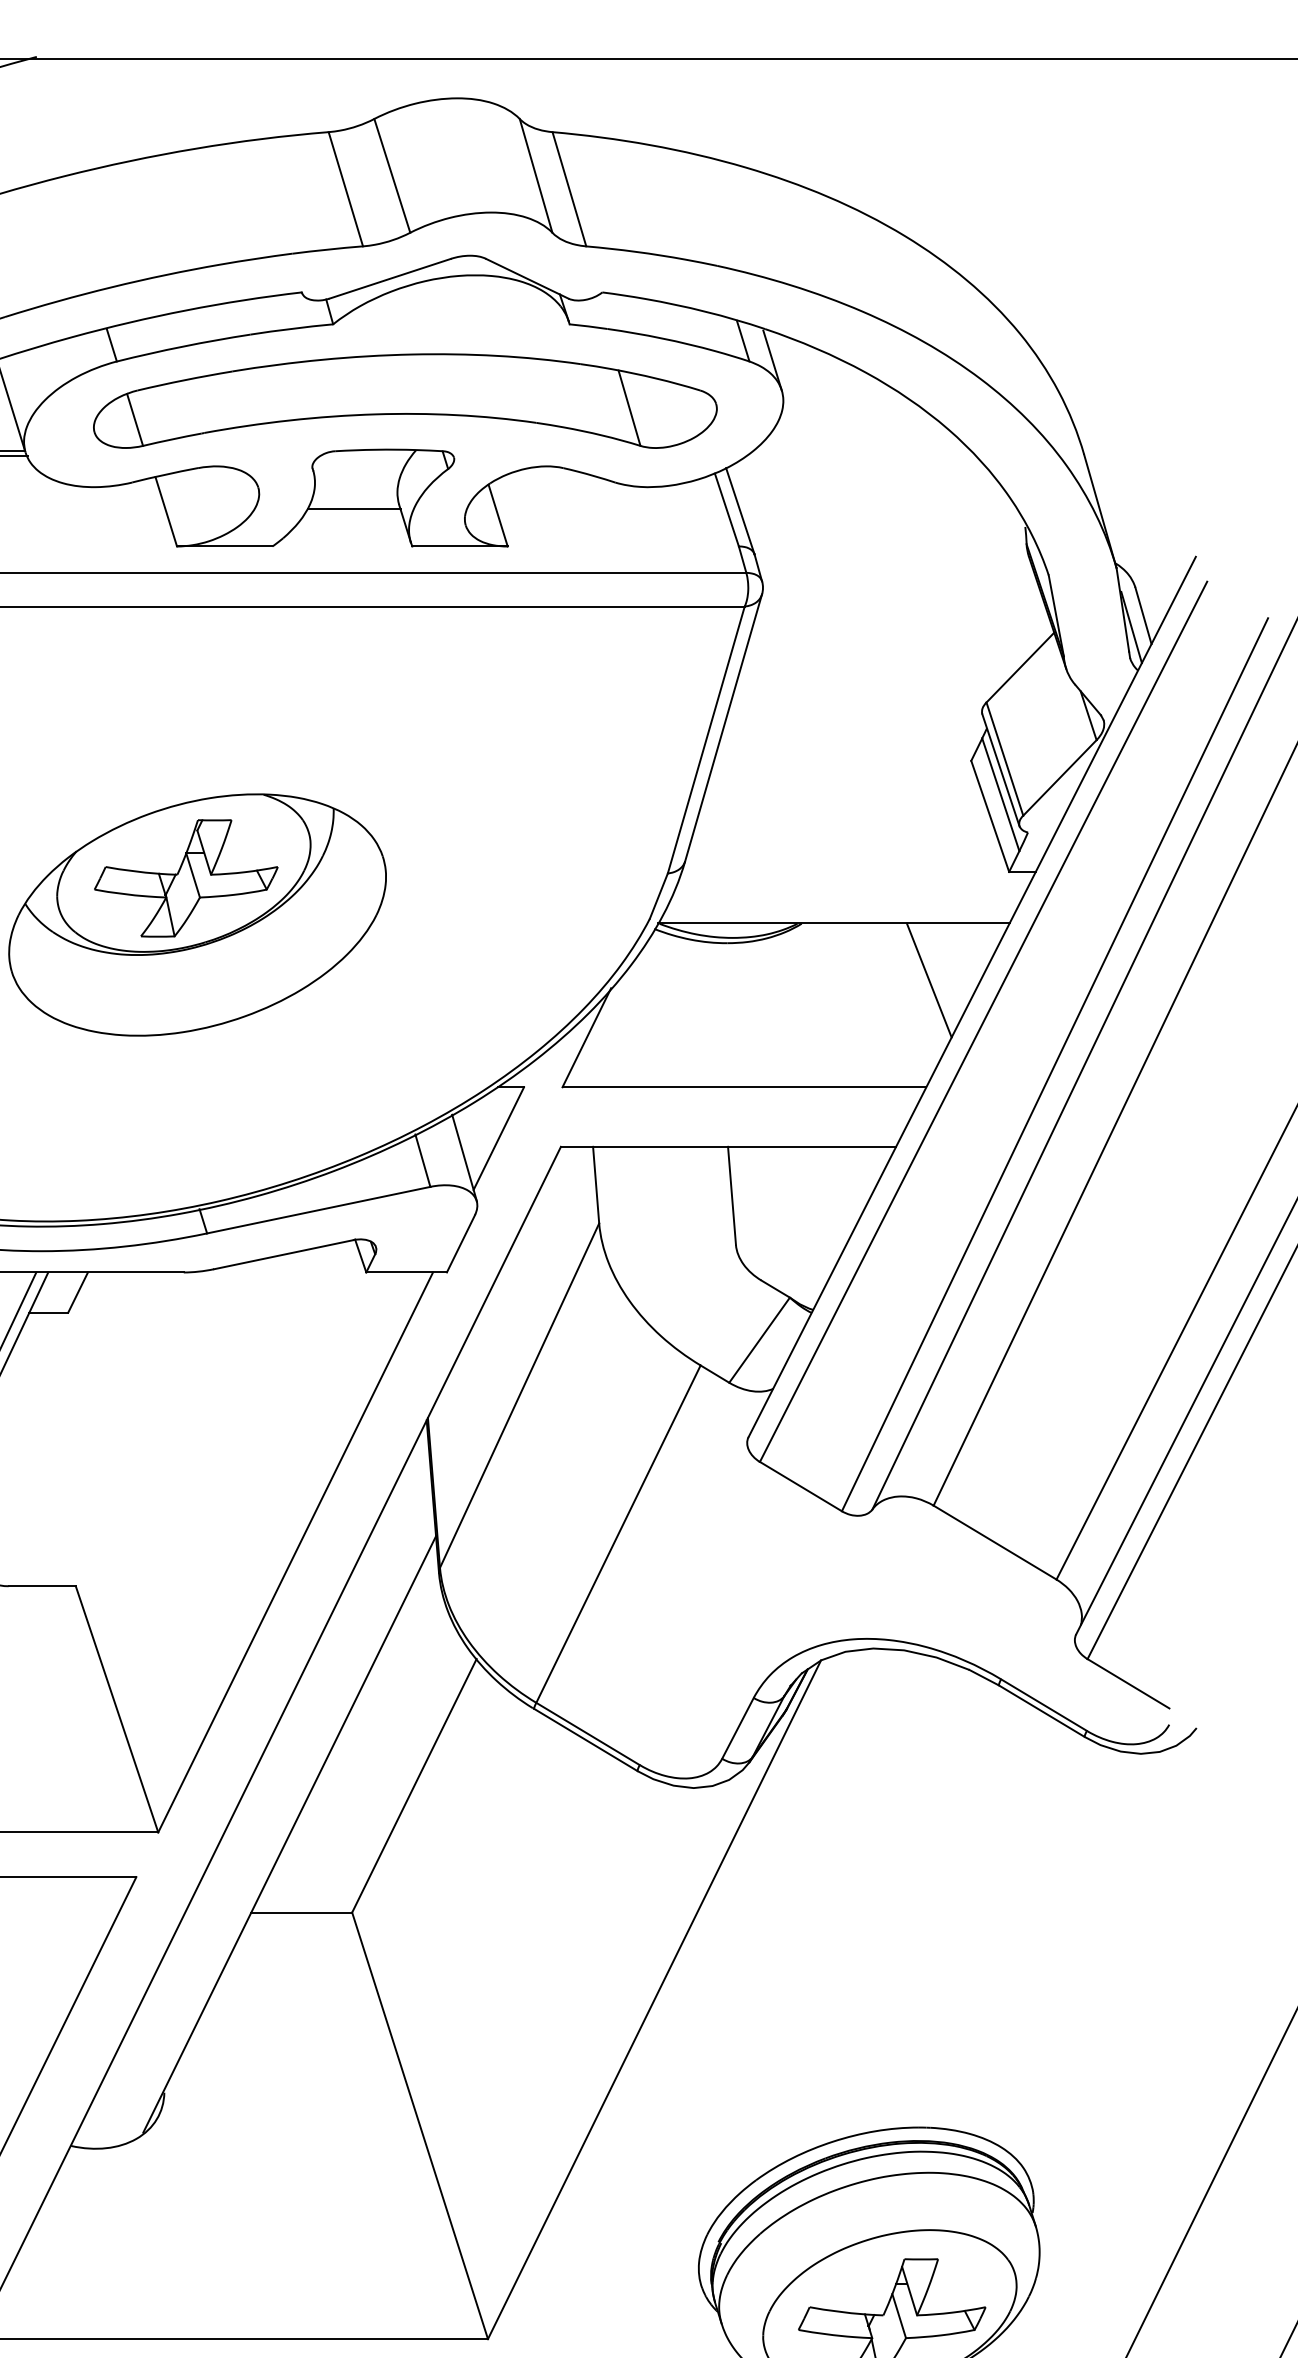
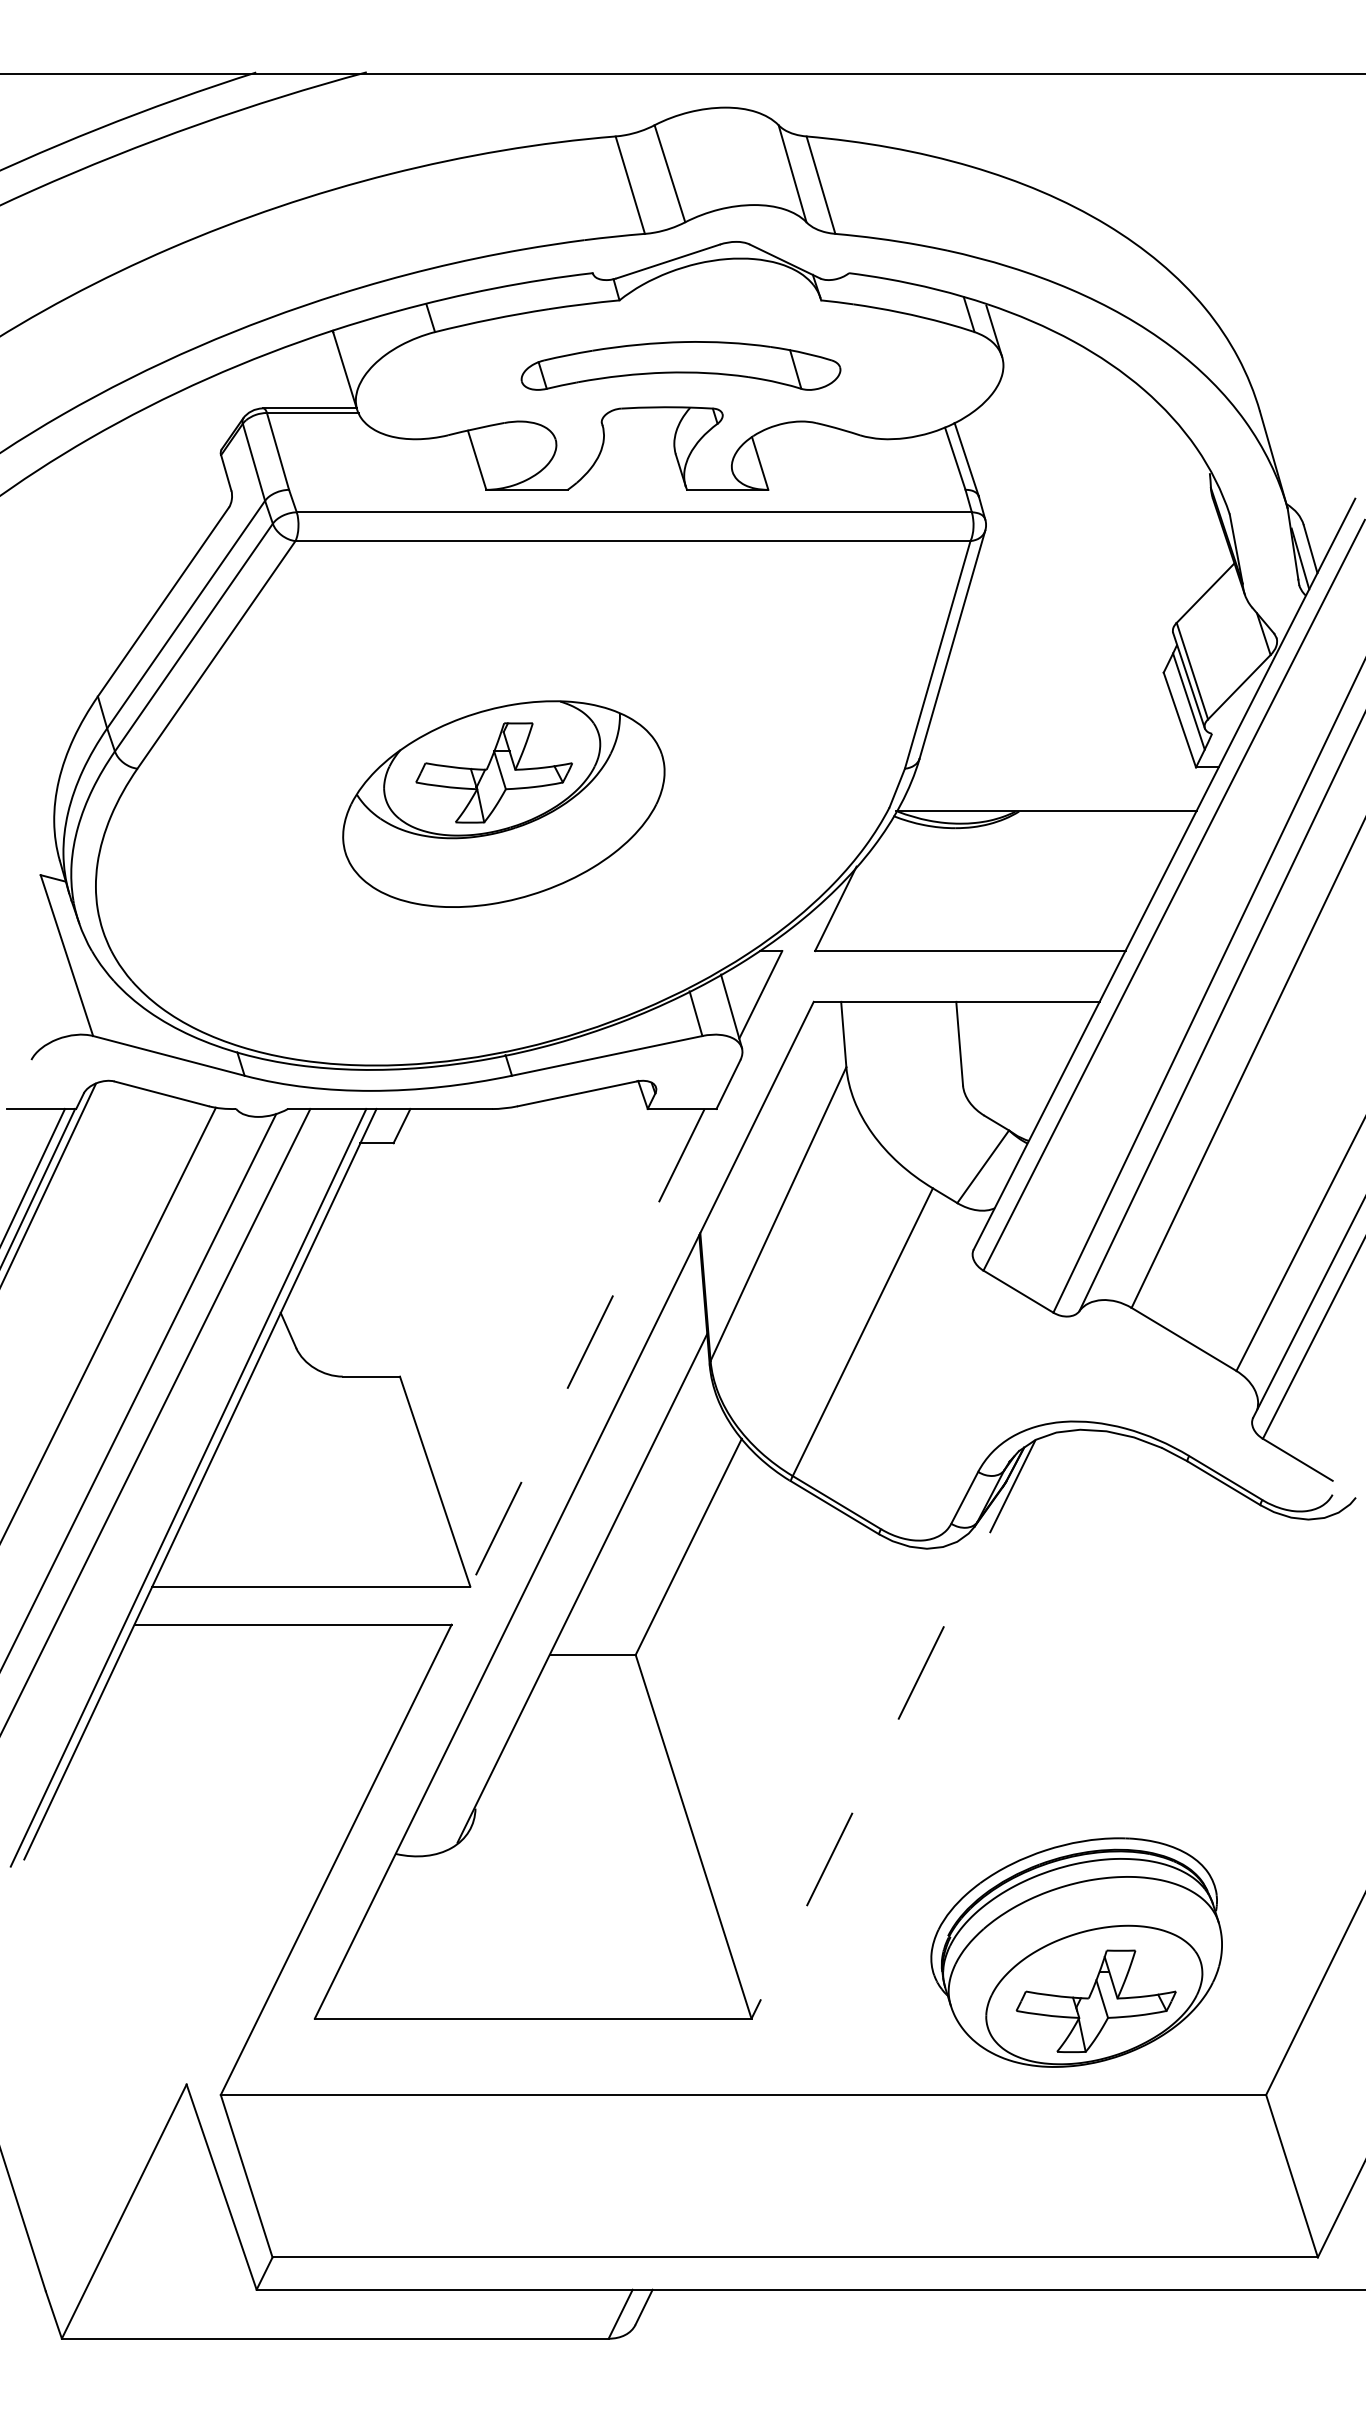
part: (404, 400) -> (680, 365), size x0.6
line: (353, 508) -> (636, 457), removed
line: (928, 979) -> (1127, 859), removed
line: (295, 1553) -> (587, 1348), solid -> dashed
line: (654, 1999) -> (893, 1729), solid -> dashed

